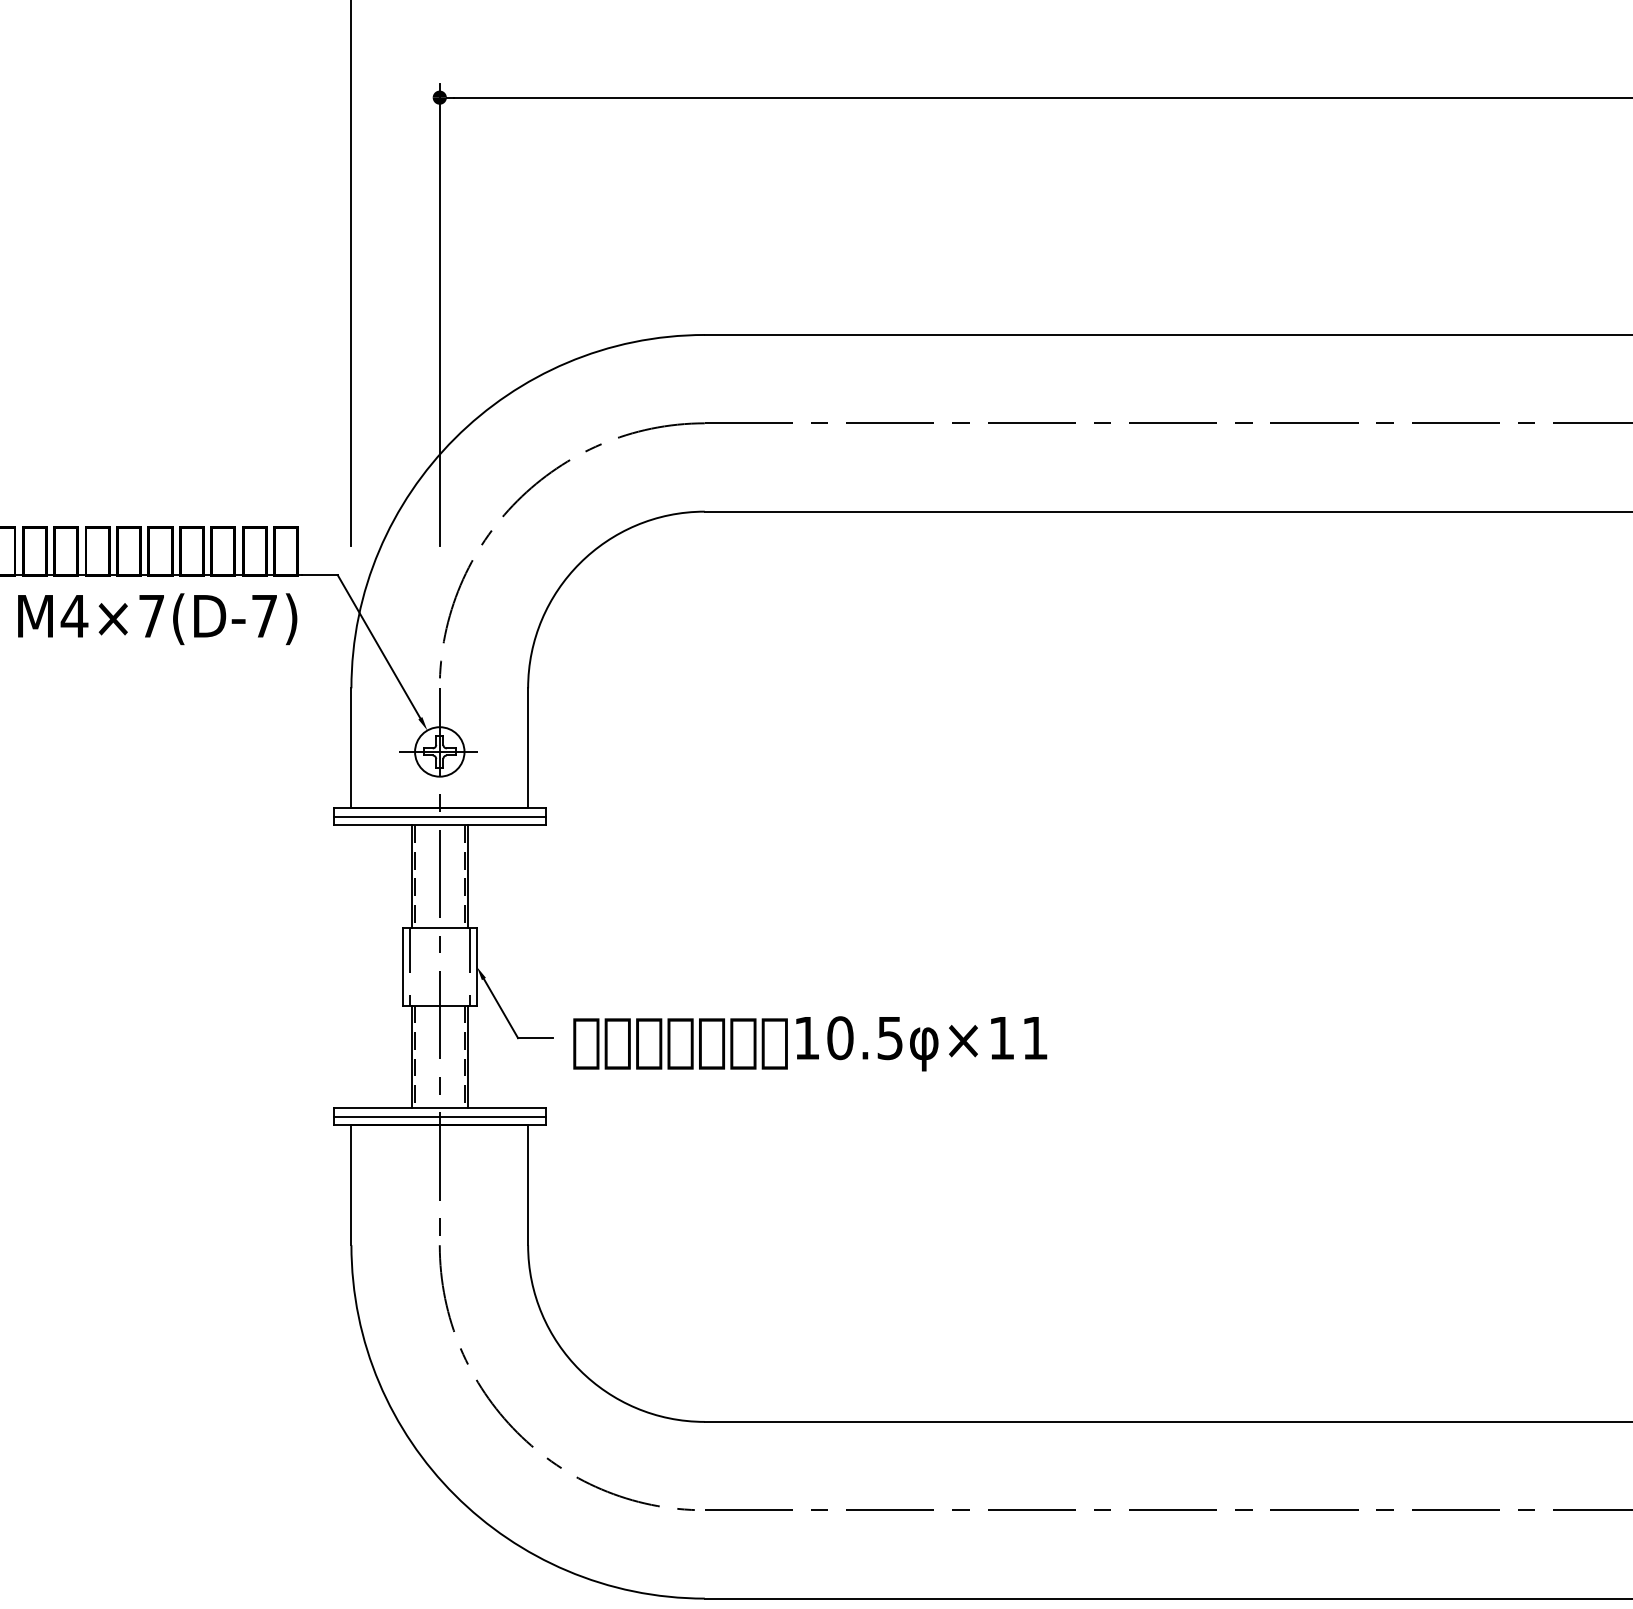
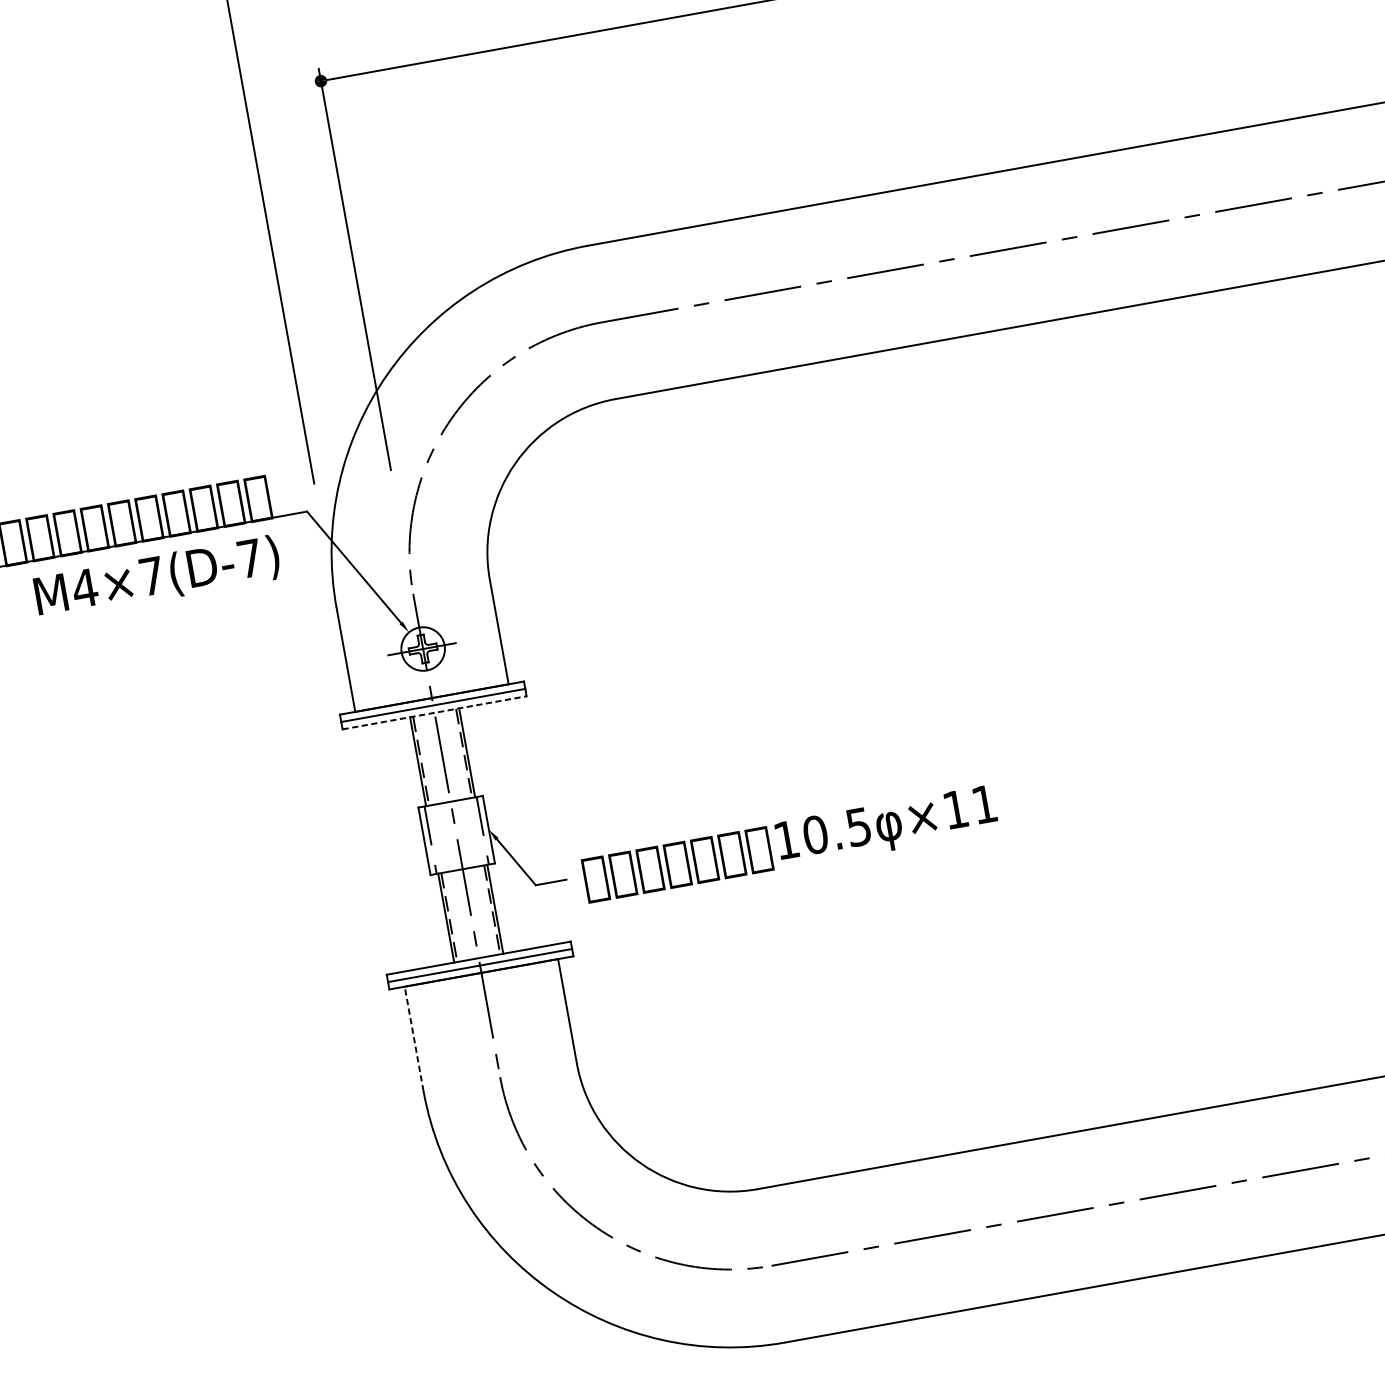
line: (440, 825) -> (435, 712), solid -> dashed
line: (351, 1184) -> (414, 1038), solid -> dashed

